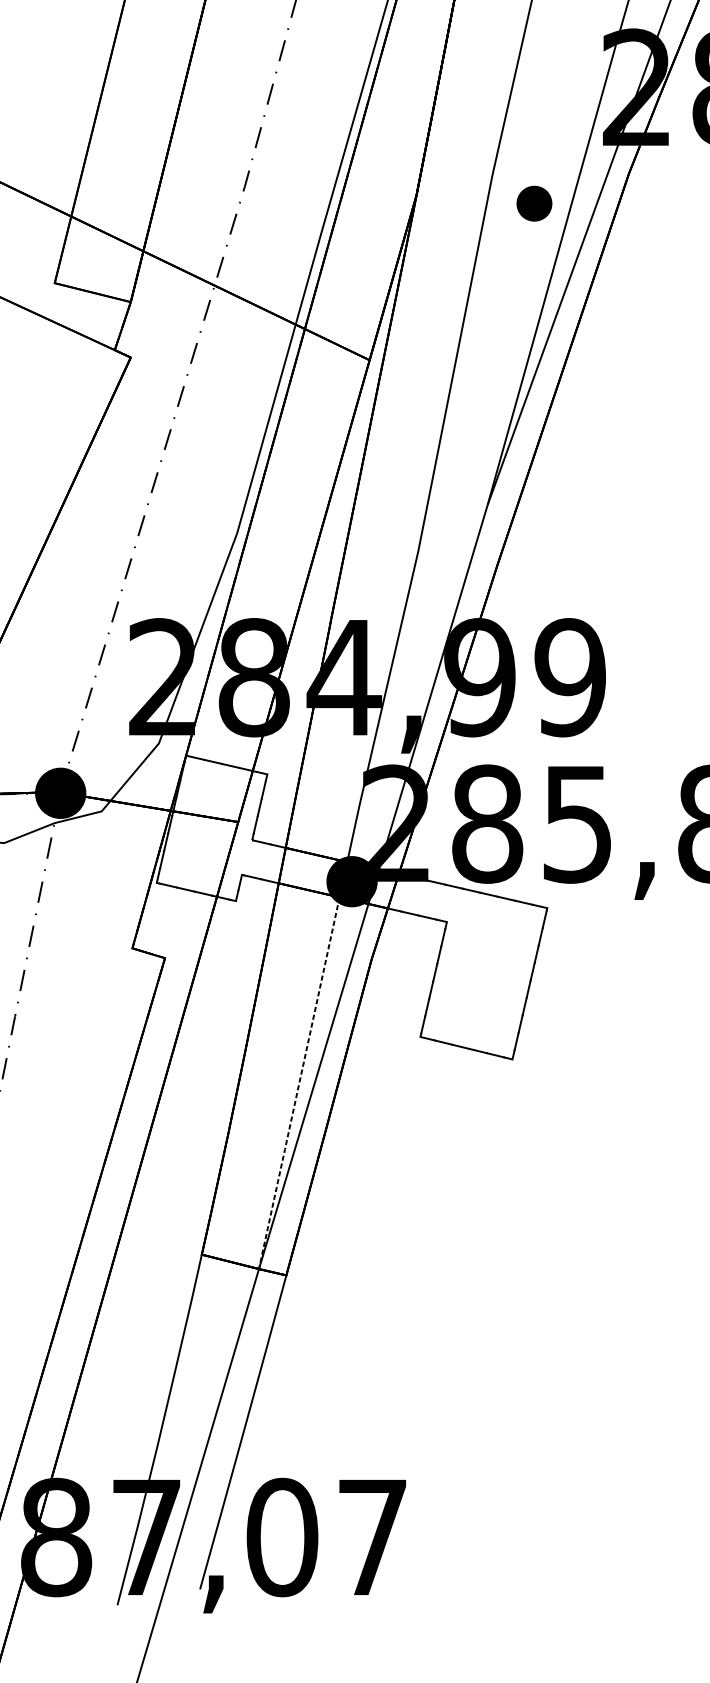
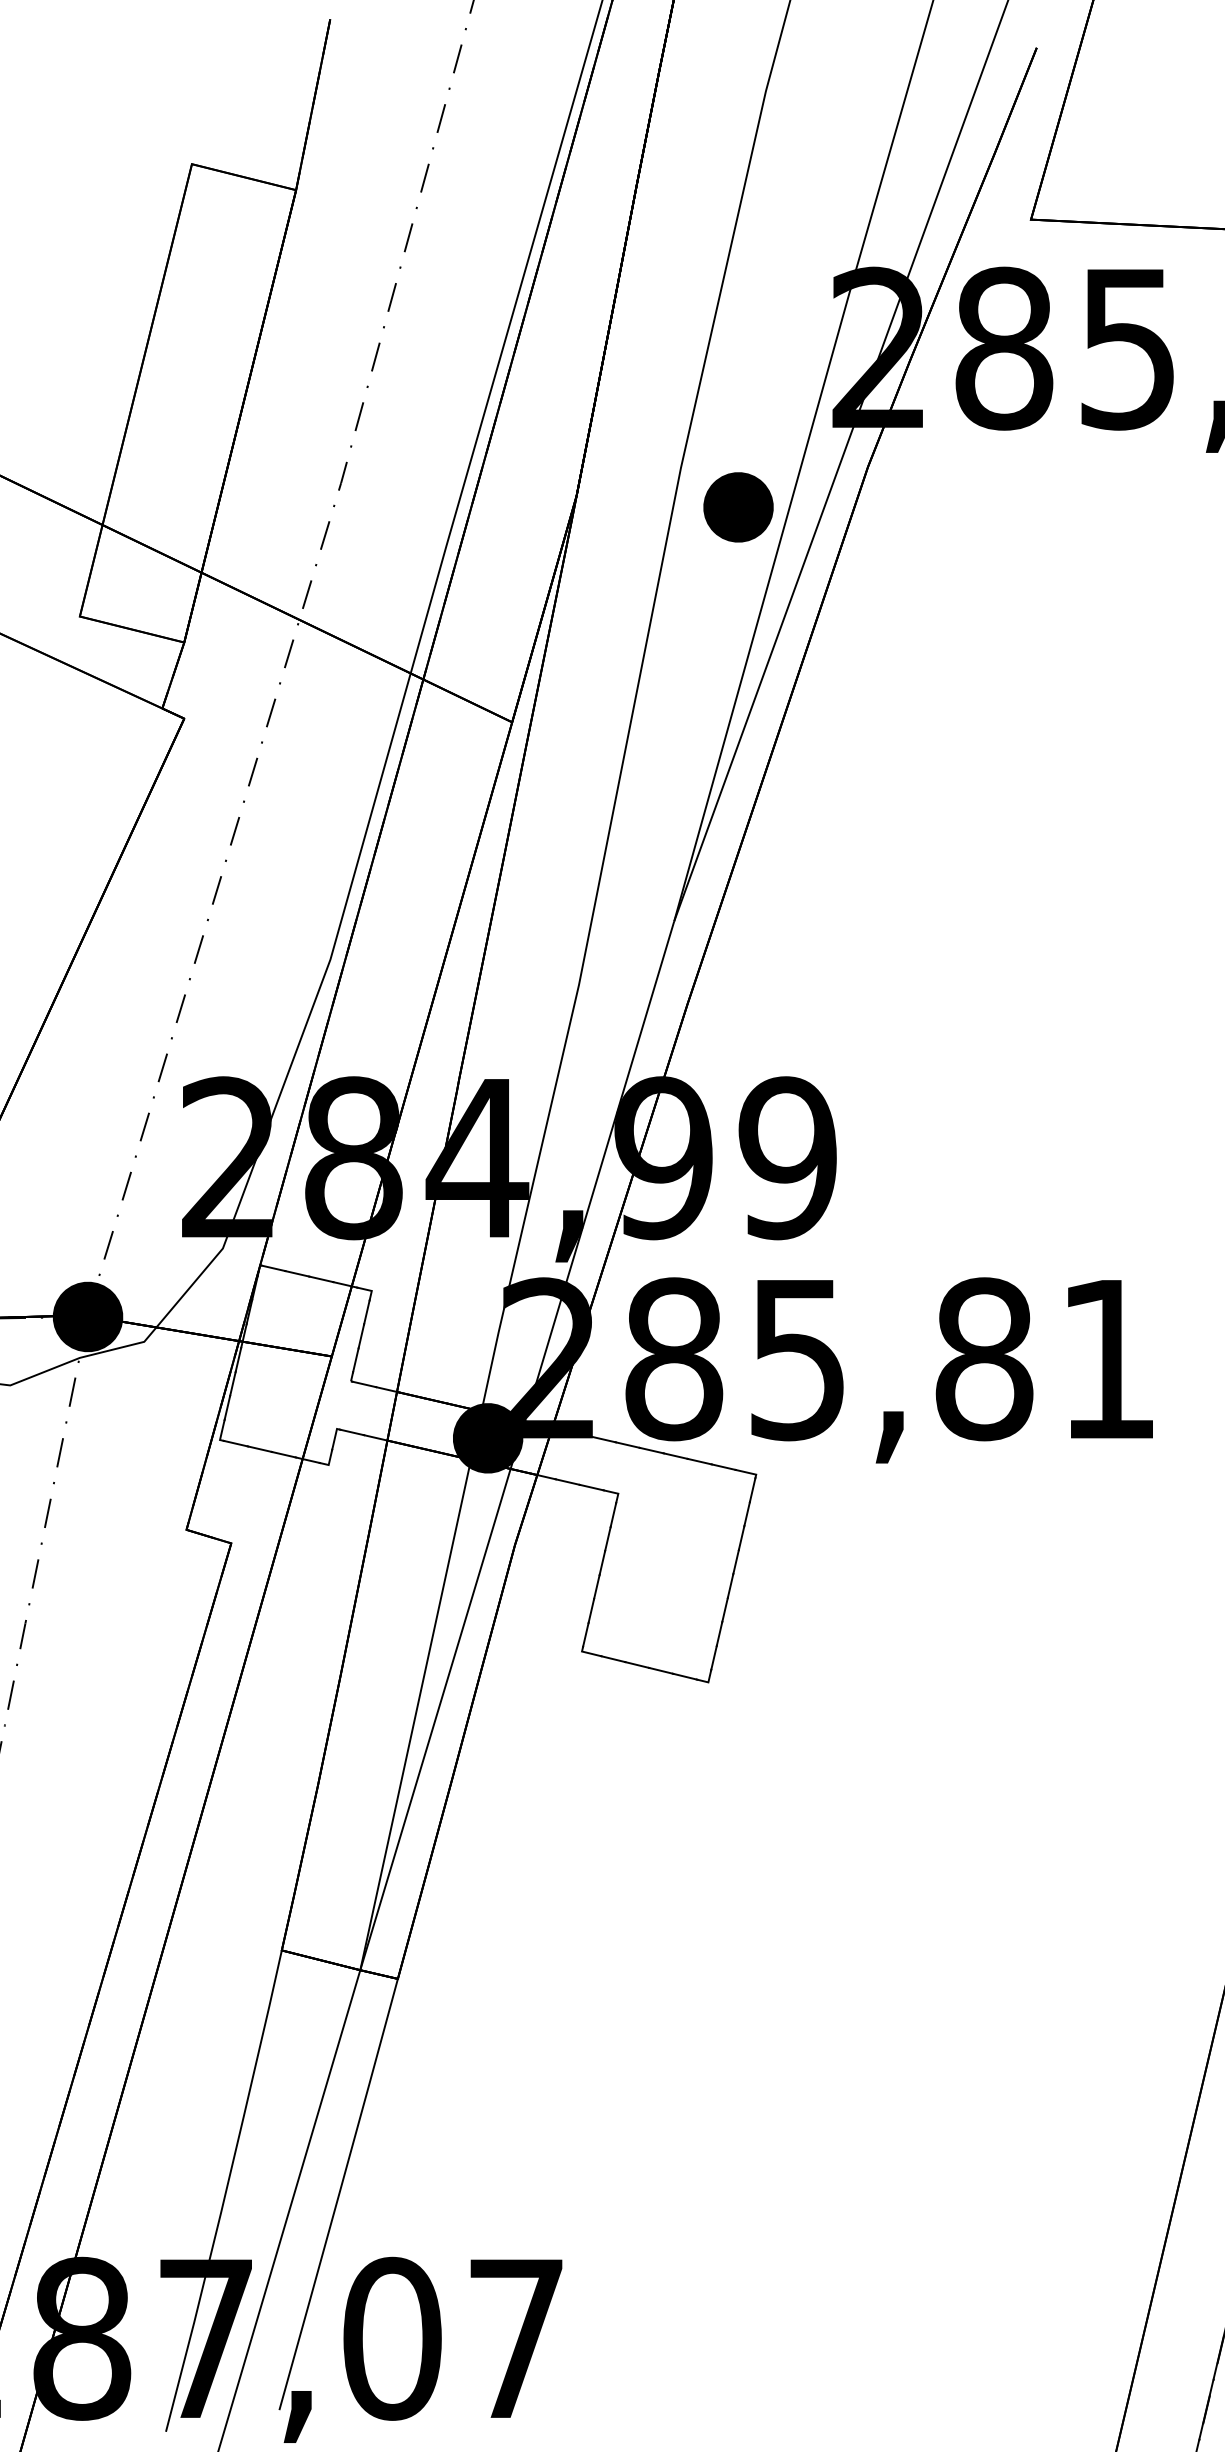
part: (534, 203) -> (738, 507), size x1.43
line: (299, 1084) -> (415, 1716), dashed -> solid

